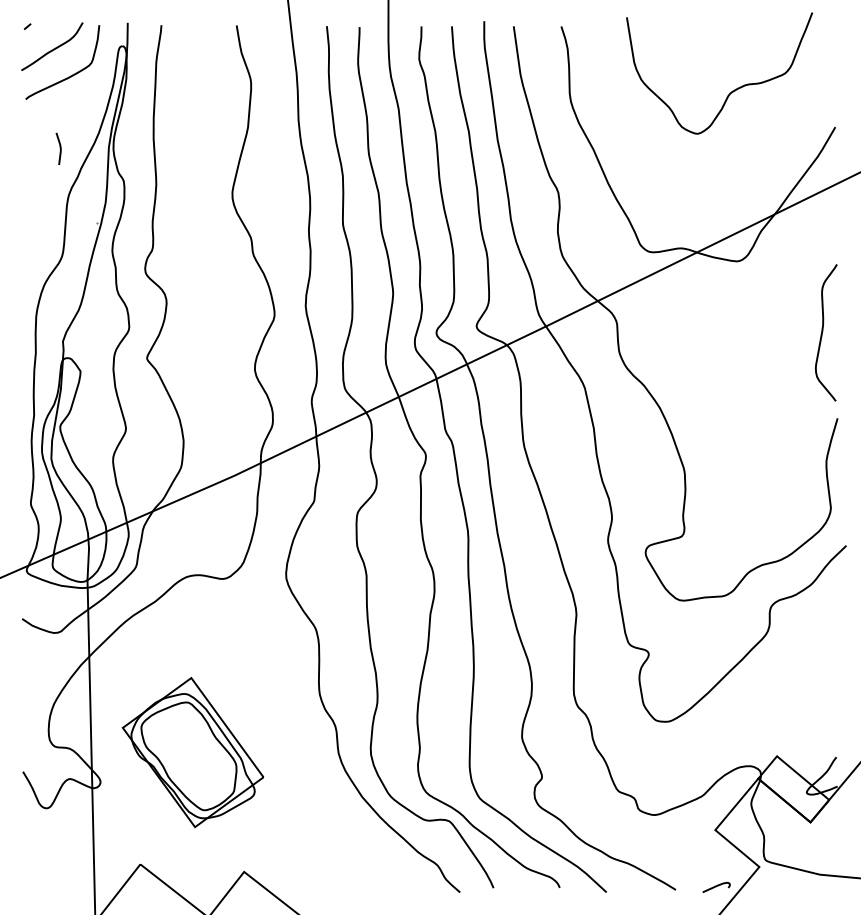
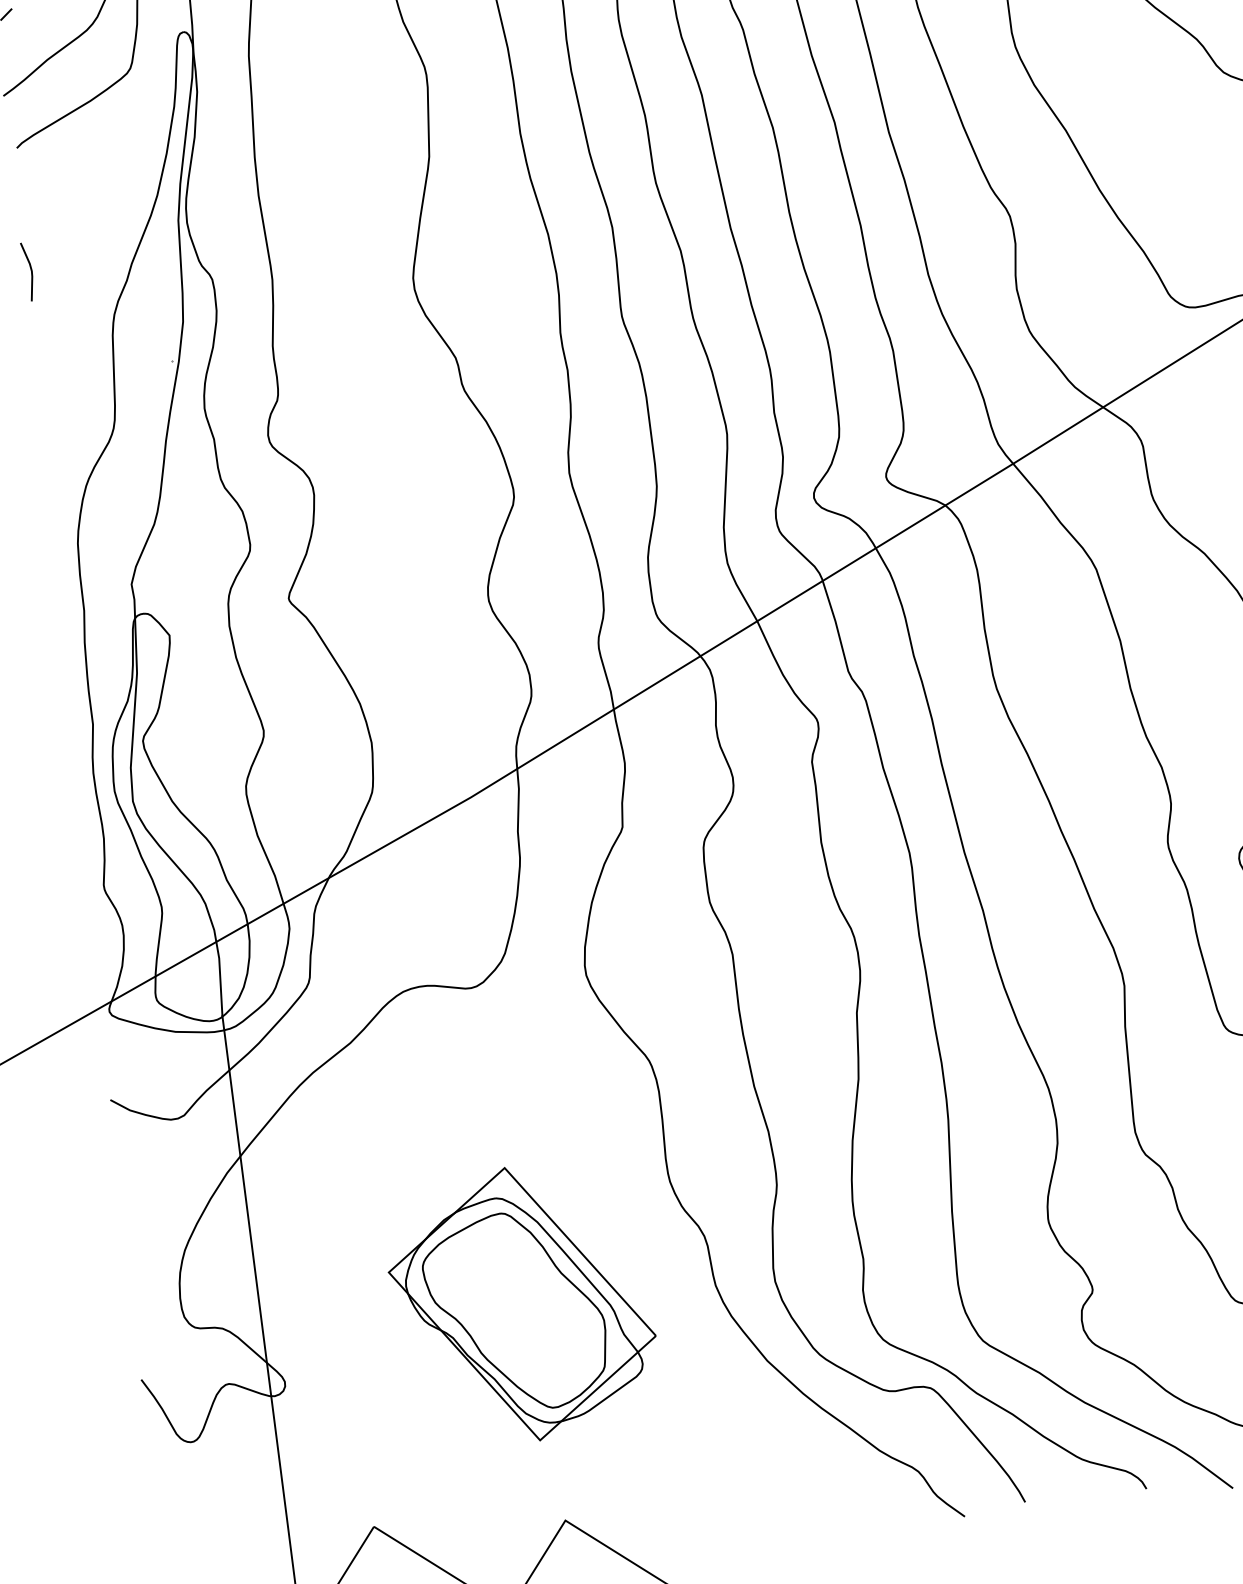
line: (59, 148) -> (29, 271), moved
part: (192, 752) -> (521, 1304), moved

